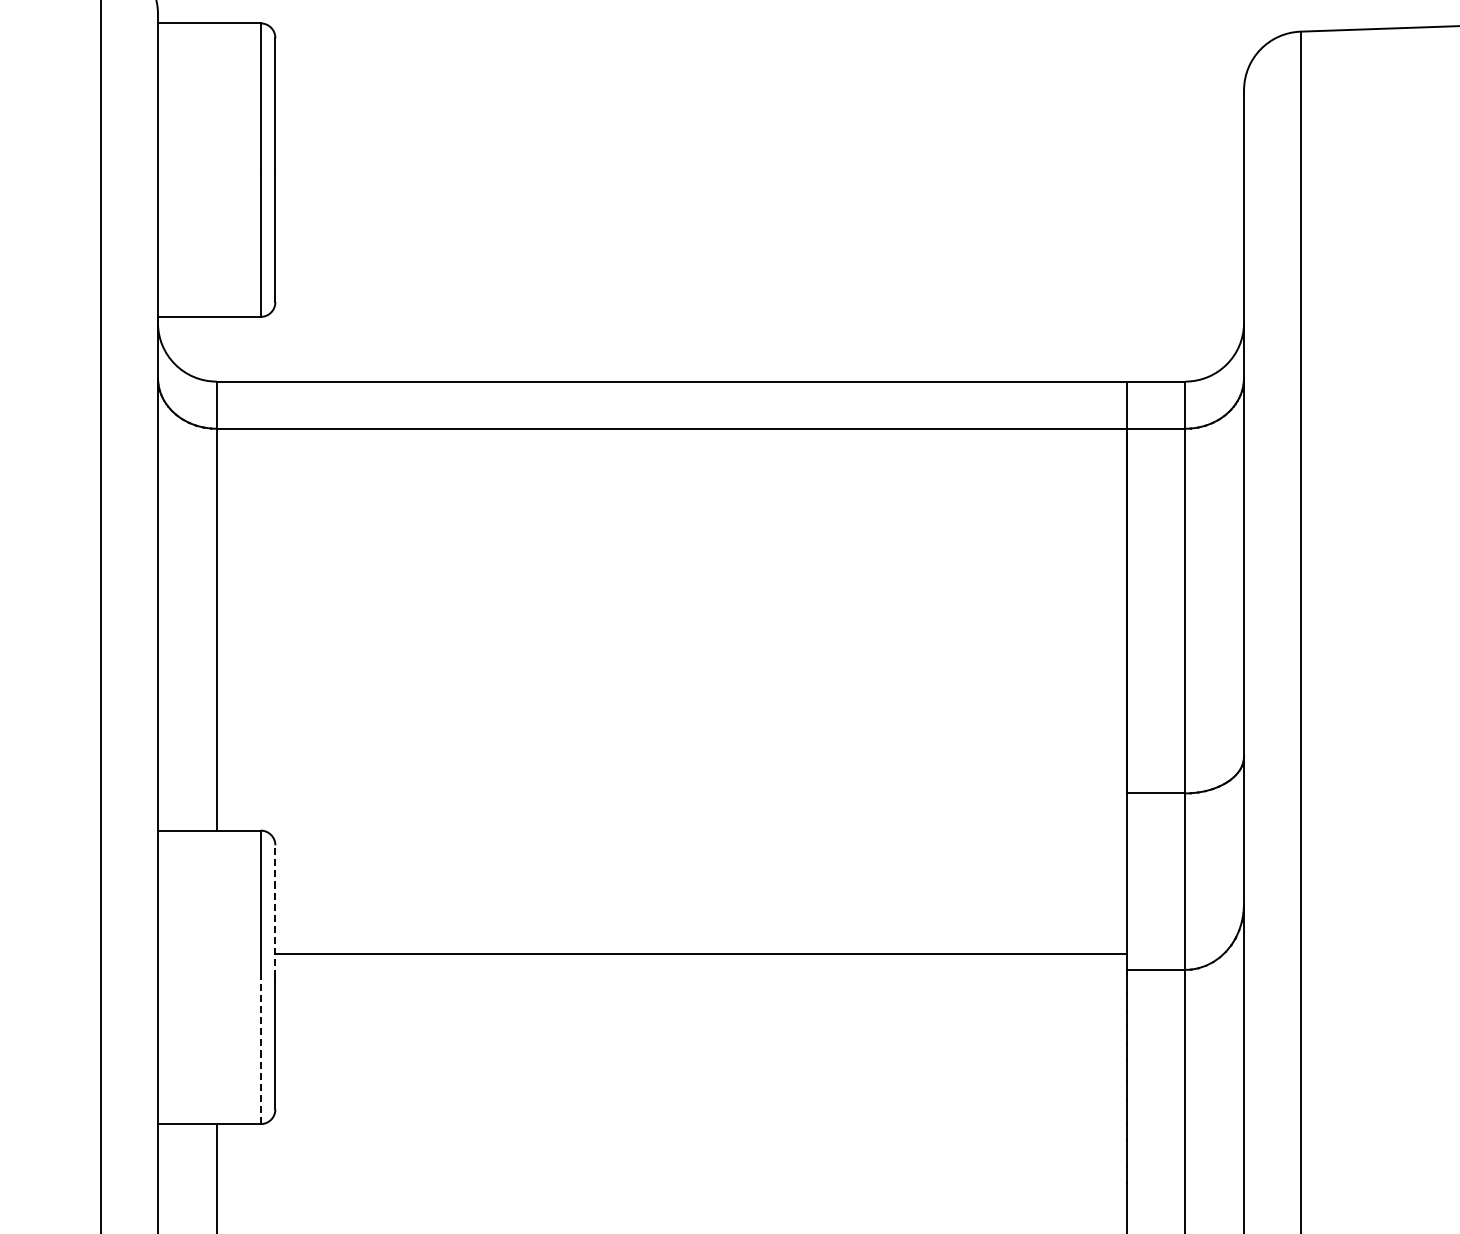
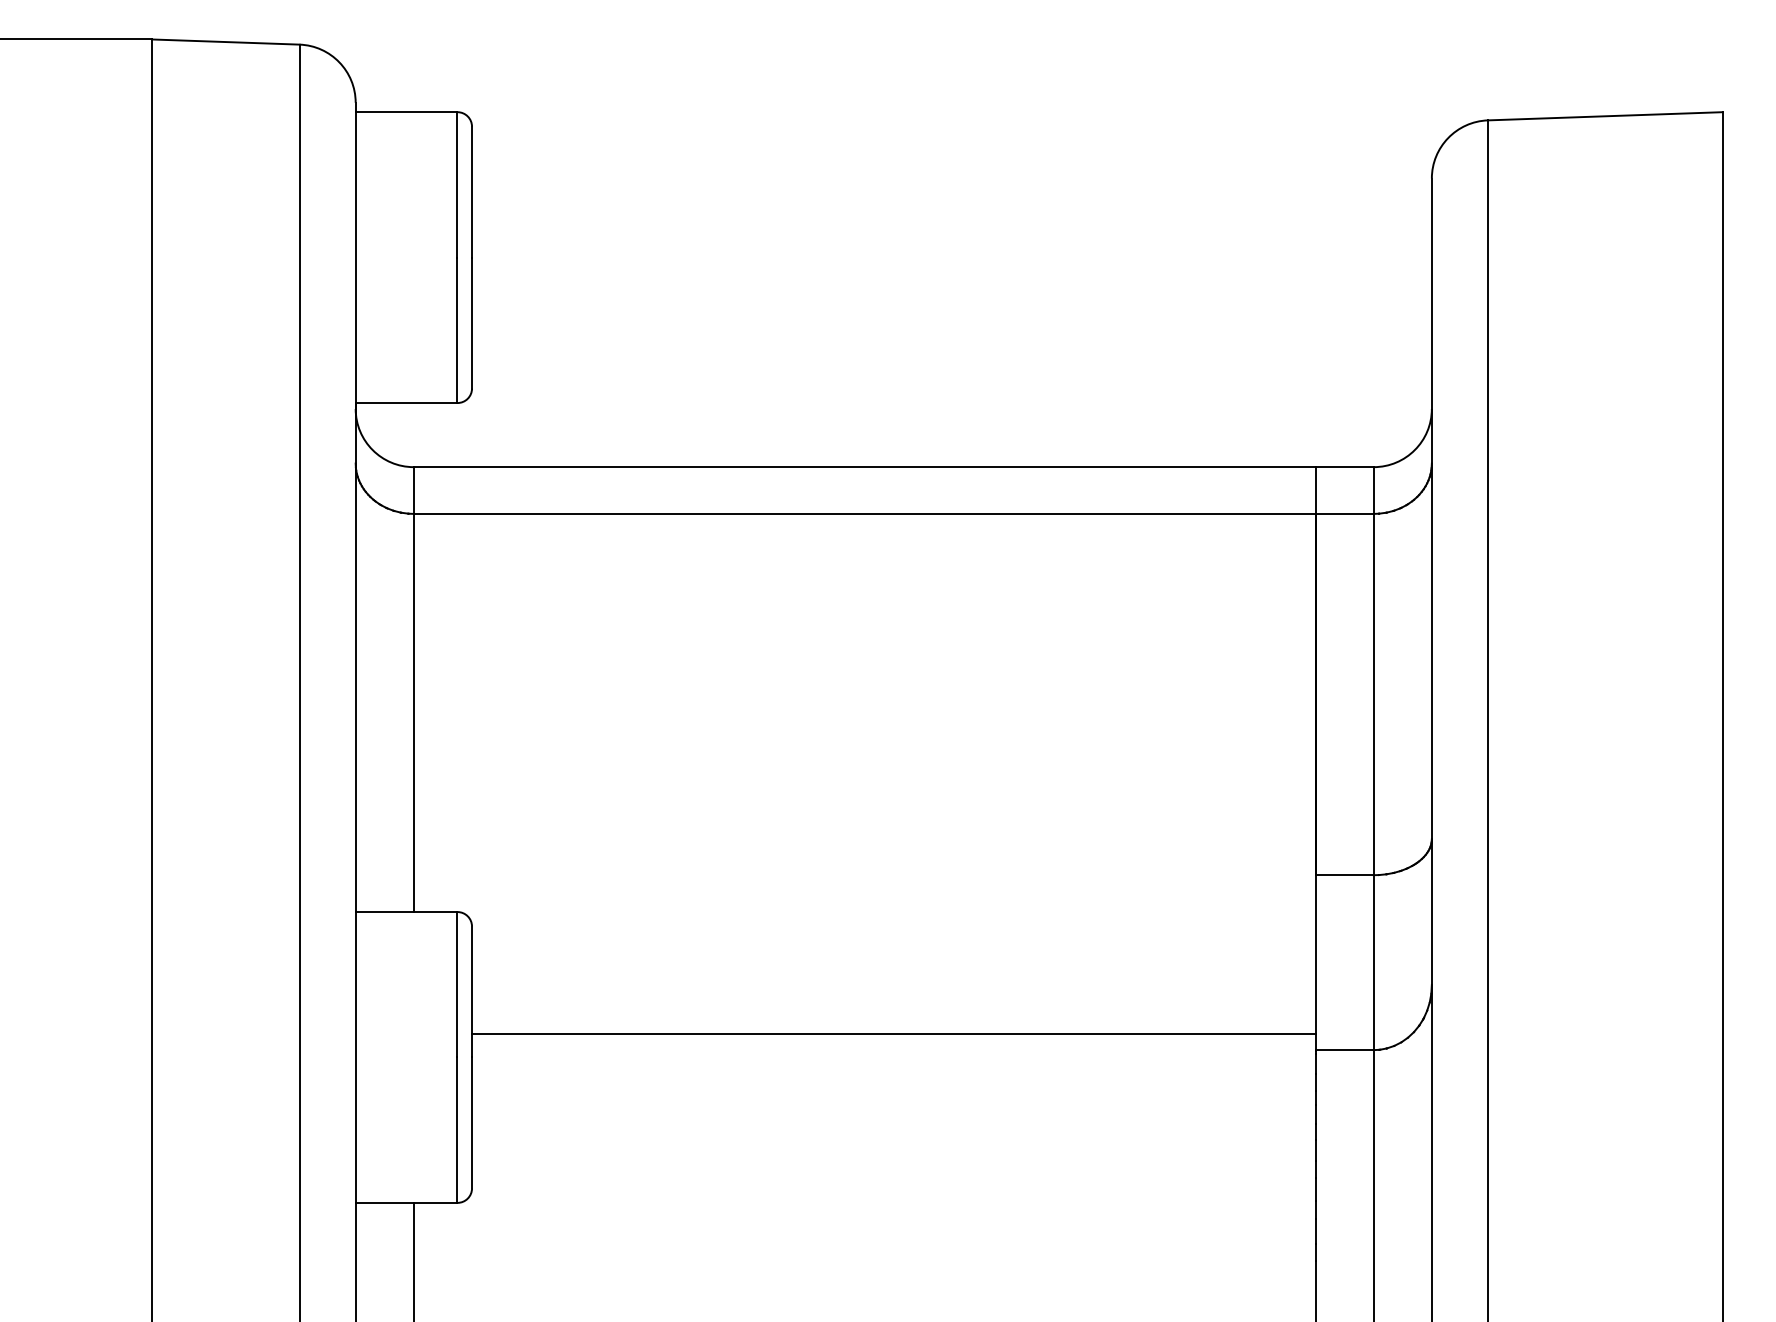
line: (275, 910) -> (472, 991), dashed -> solid
line: (260, 1051) -> (457, 1130), dashed -> solid

